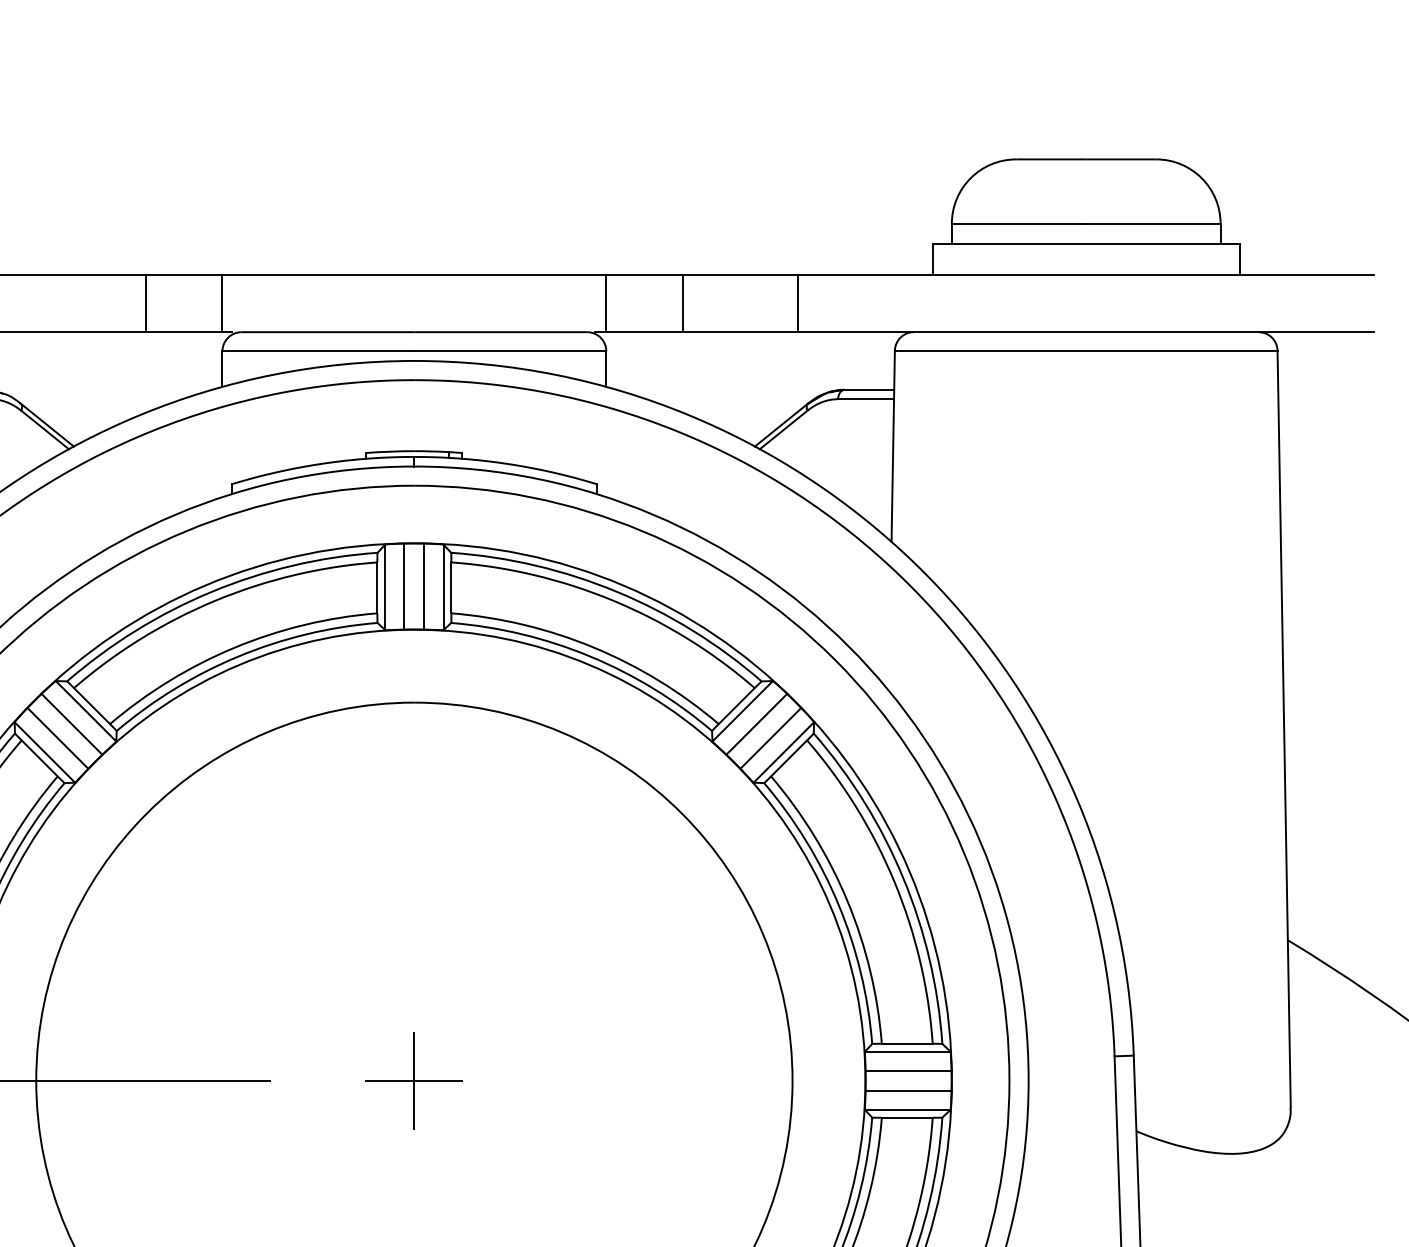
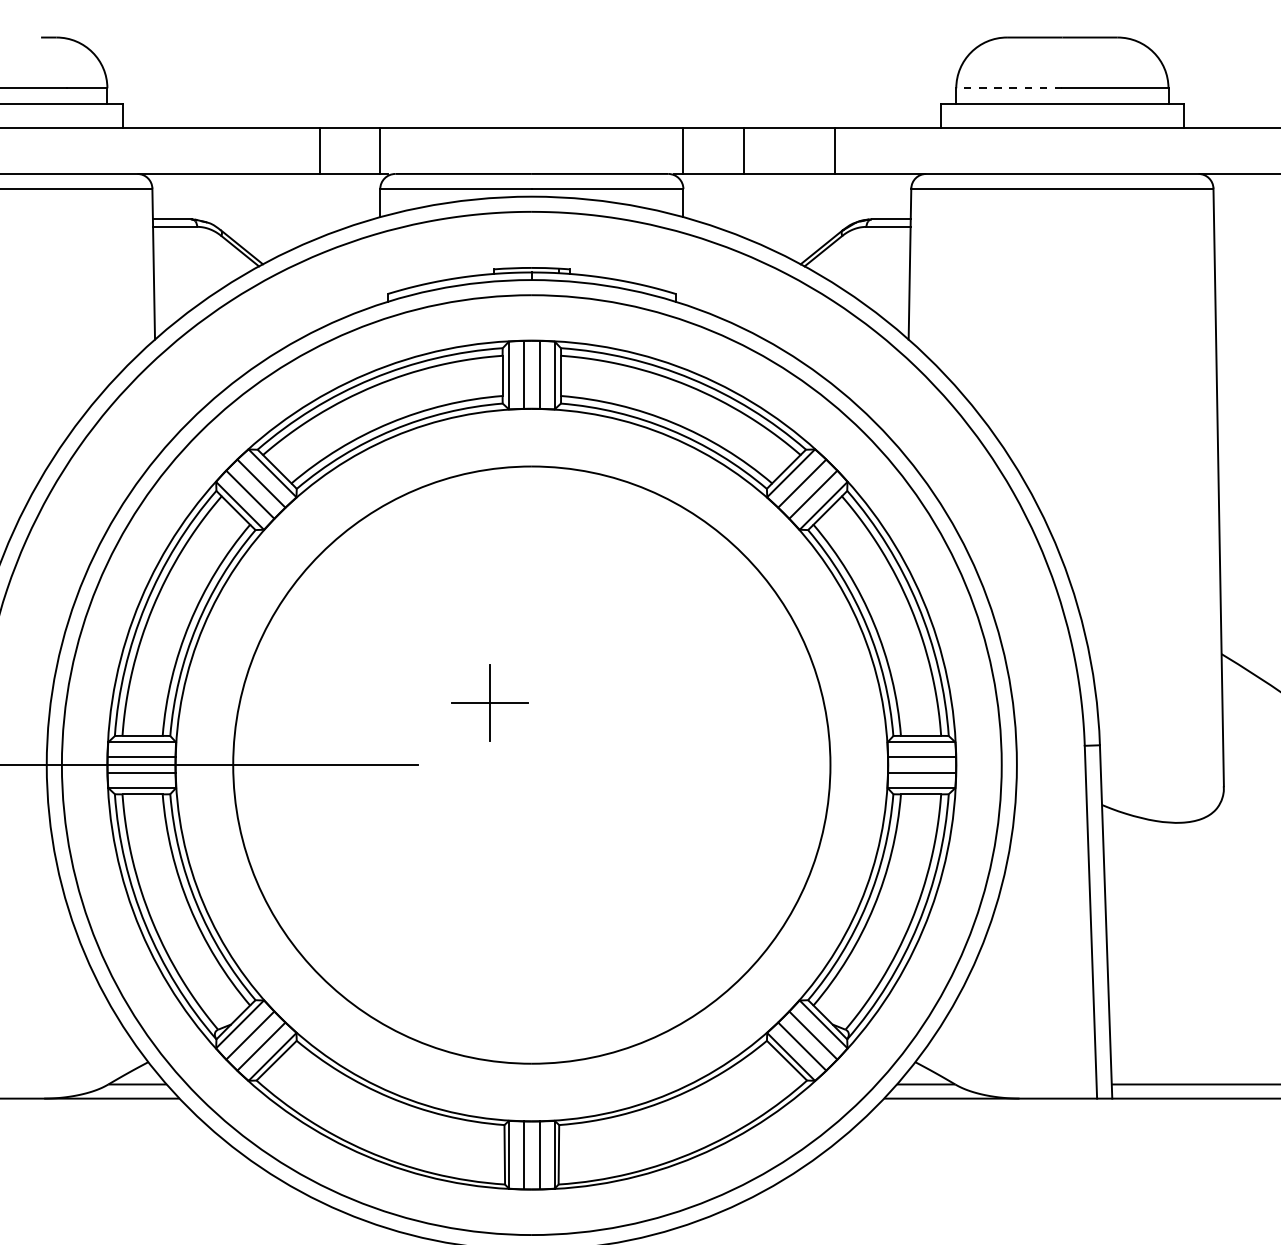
line: (1017, 223) -> (1008, 88), solid -> dashed
part: (413, 1079) -> (489, 702), moved

